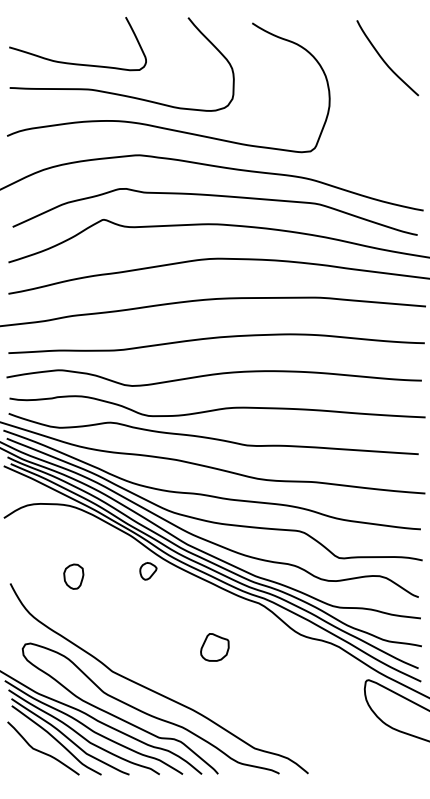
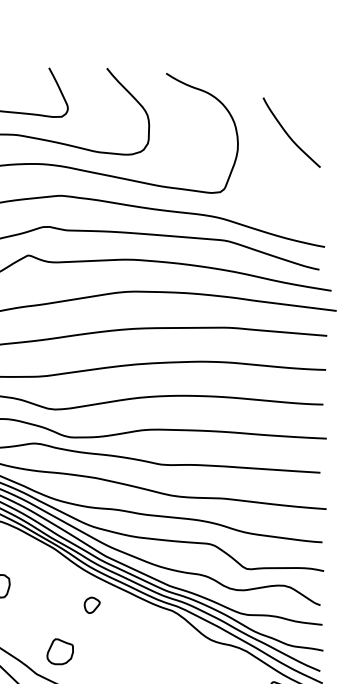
curve: (384, 60) -> (288, 134), moved
part: (148, 571) -> (92, 605), moved
part: (214, 647) -> (59, 651), moved

